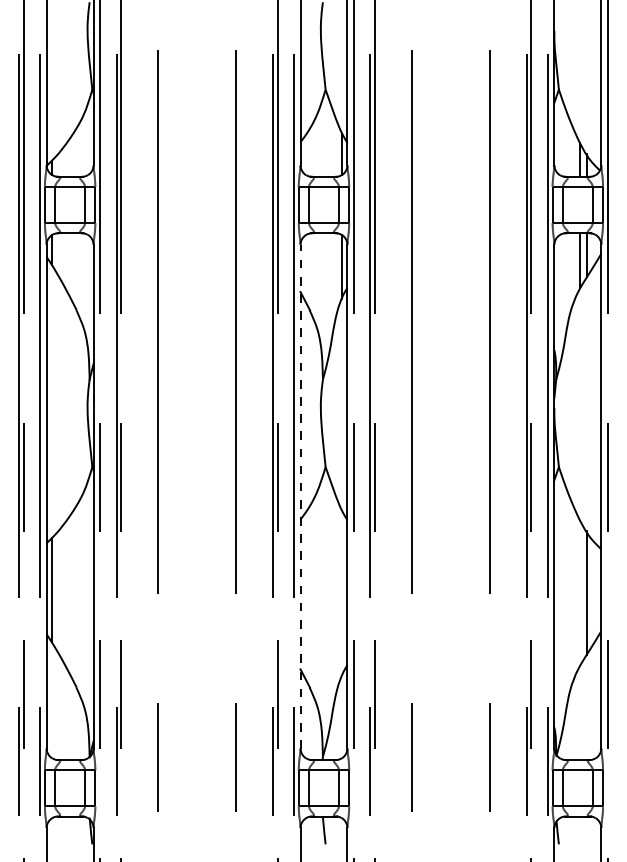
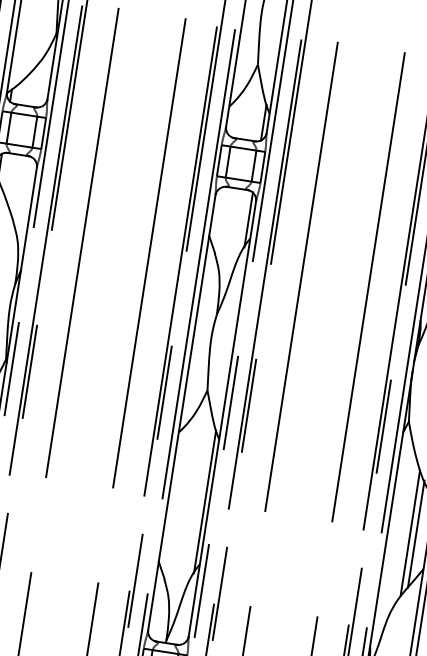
line: (300, 496) -> (181, 412), dashed -> solid
line: (580, 592) -> (410, 532), added
line: (342, 593) -> (205, 501), added

